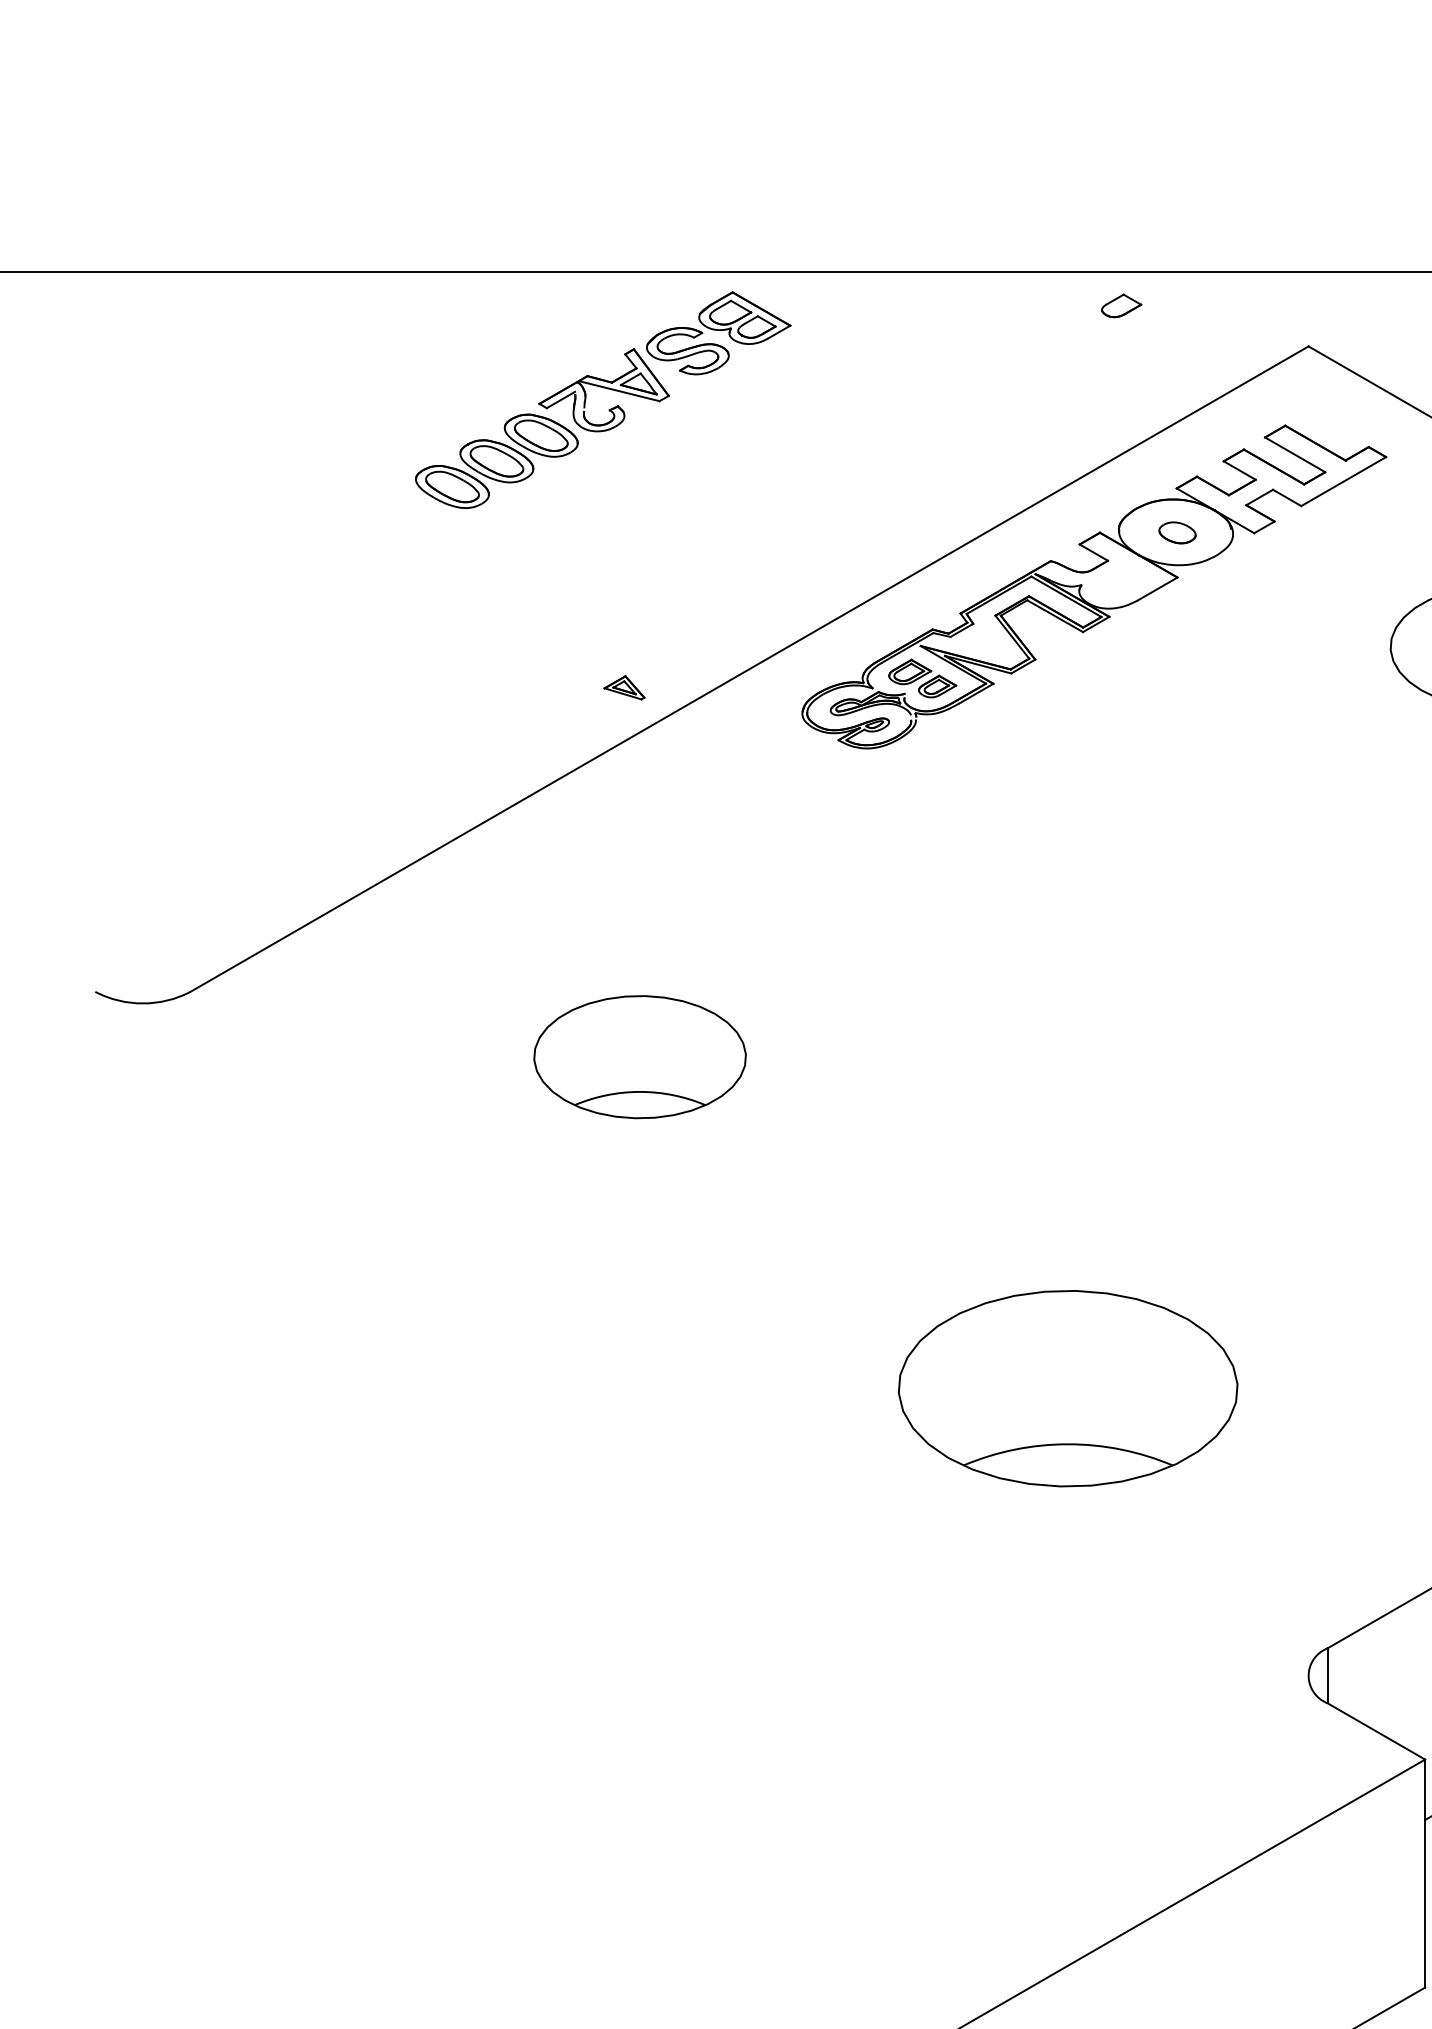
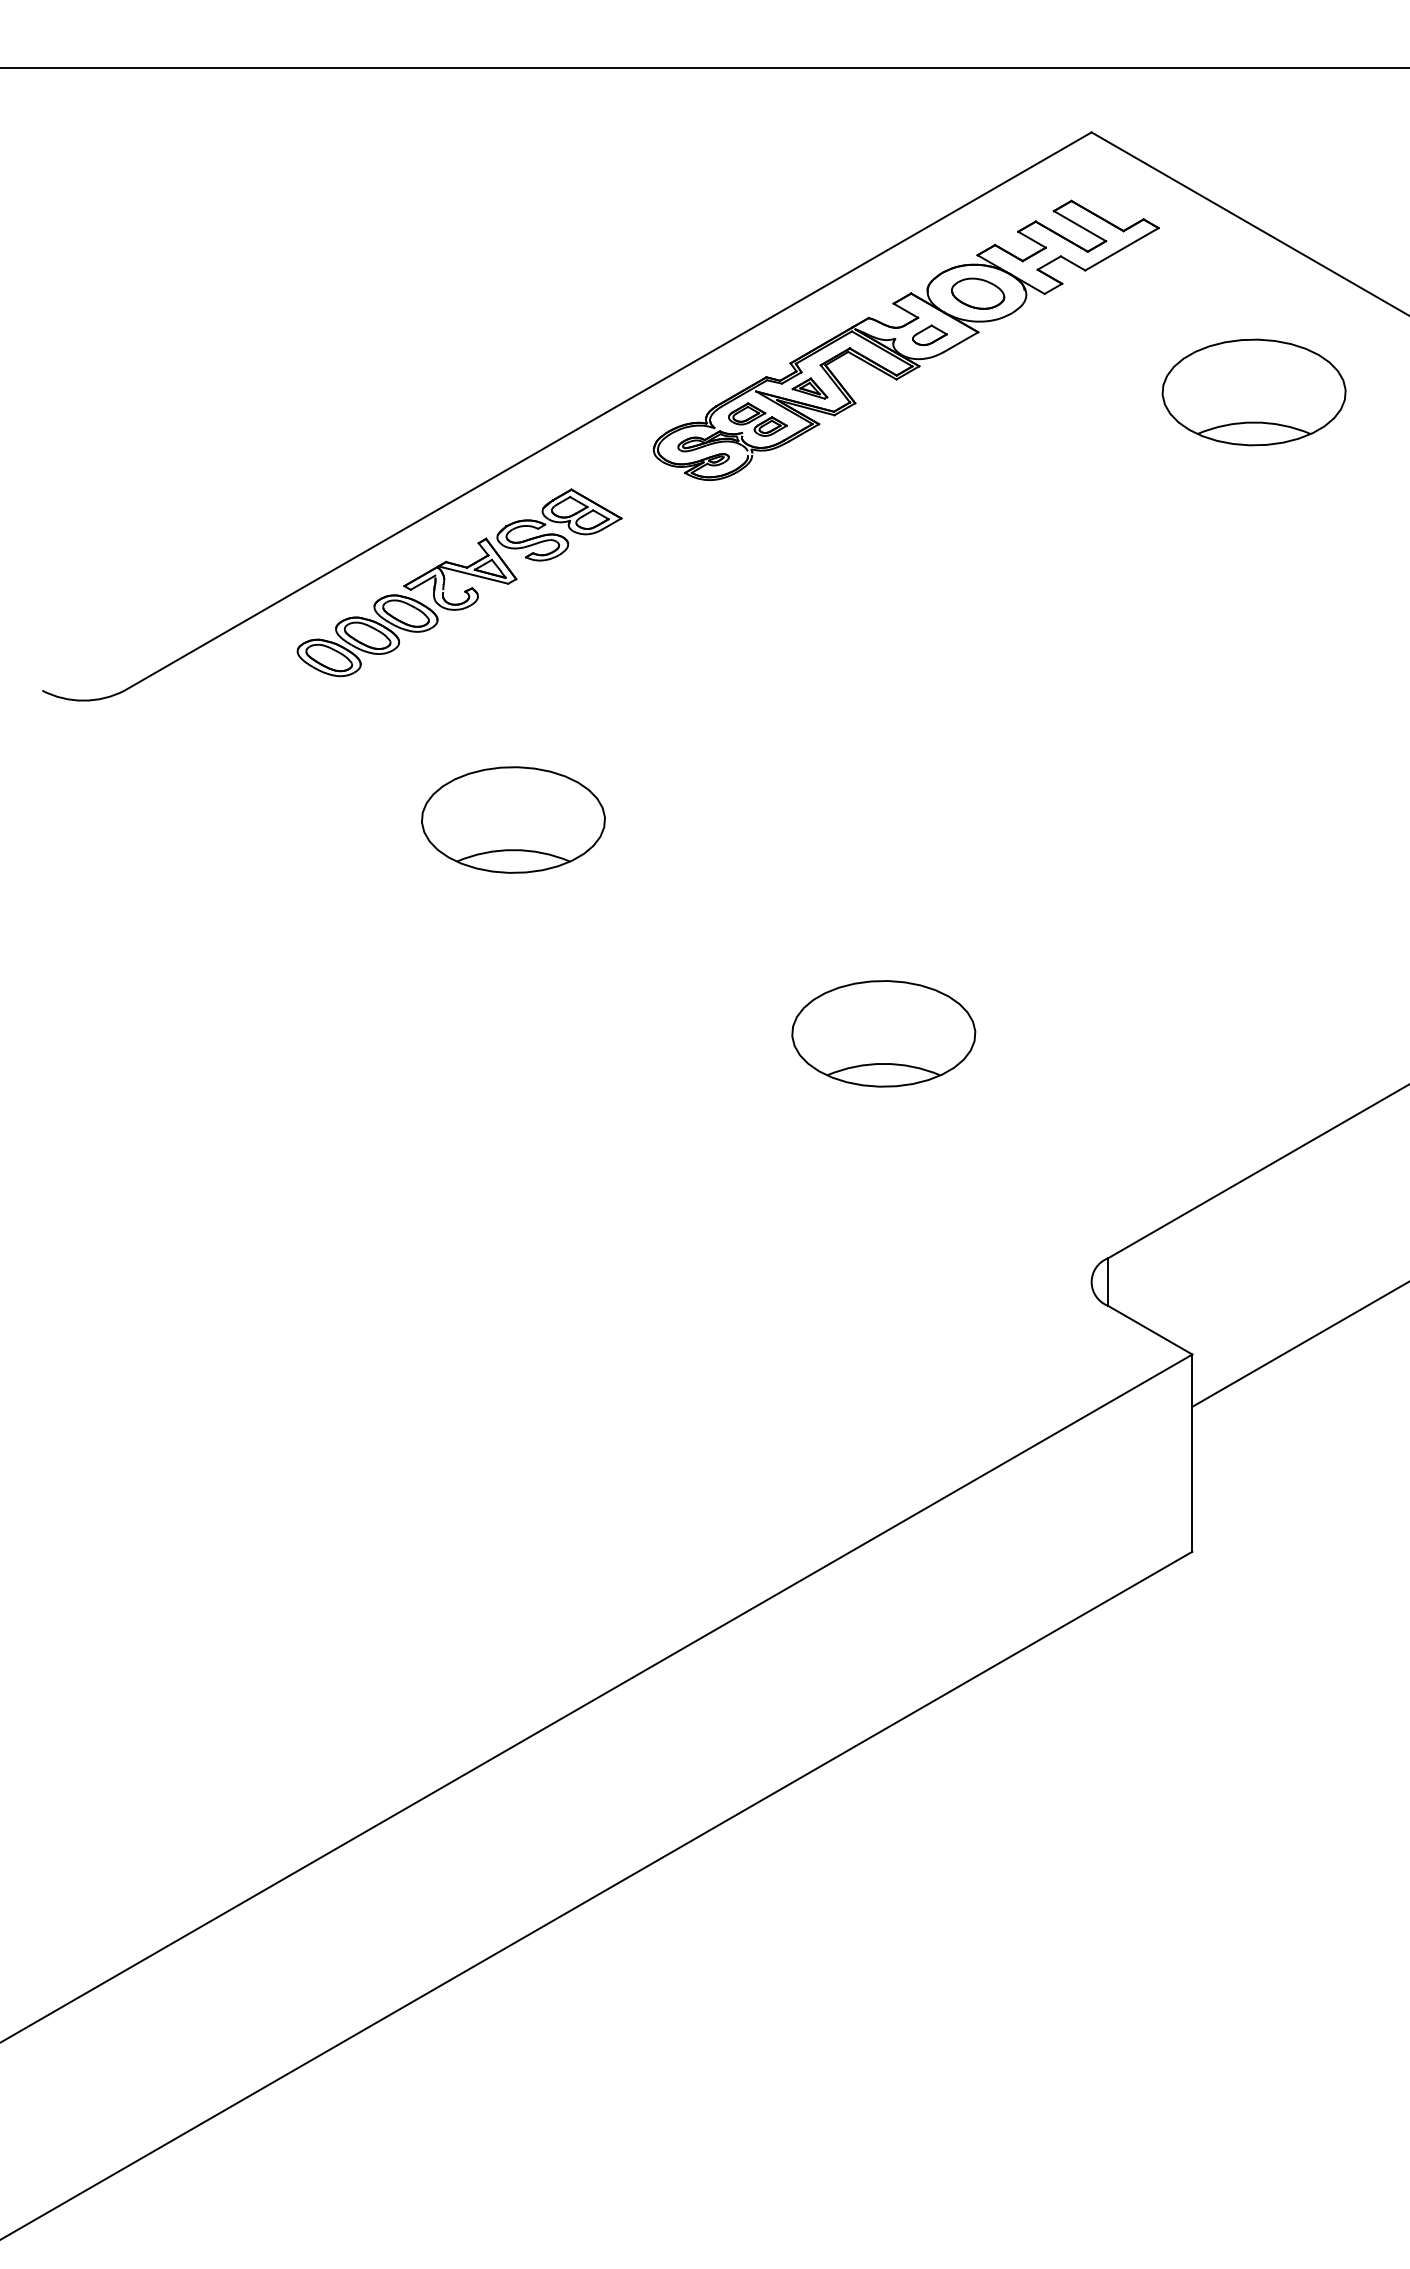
part: (1121, 304) -> (929, 334), moved
part: (608, 408) -> (464, 590), moved
part: (1177, 532) -> (978, 293), size x1.67
part: (623, 687) -> (809, 388), moved
part: (640, 1056) -> (513, 819), moved
part: (1067, 1388) -> (883, 1033), size x0.62

